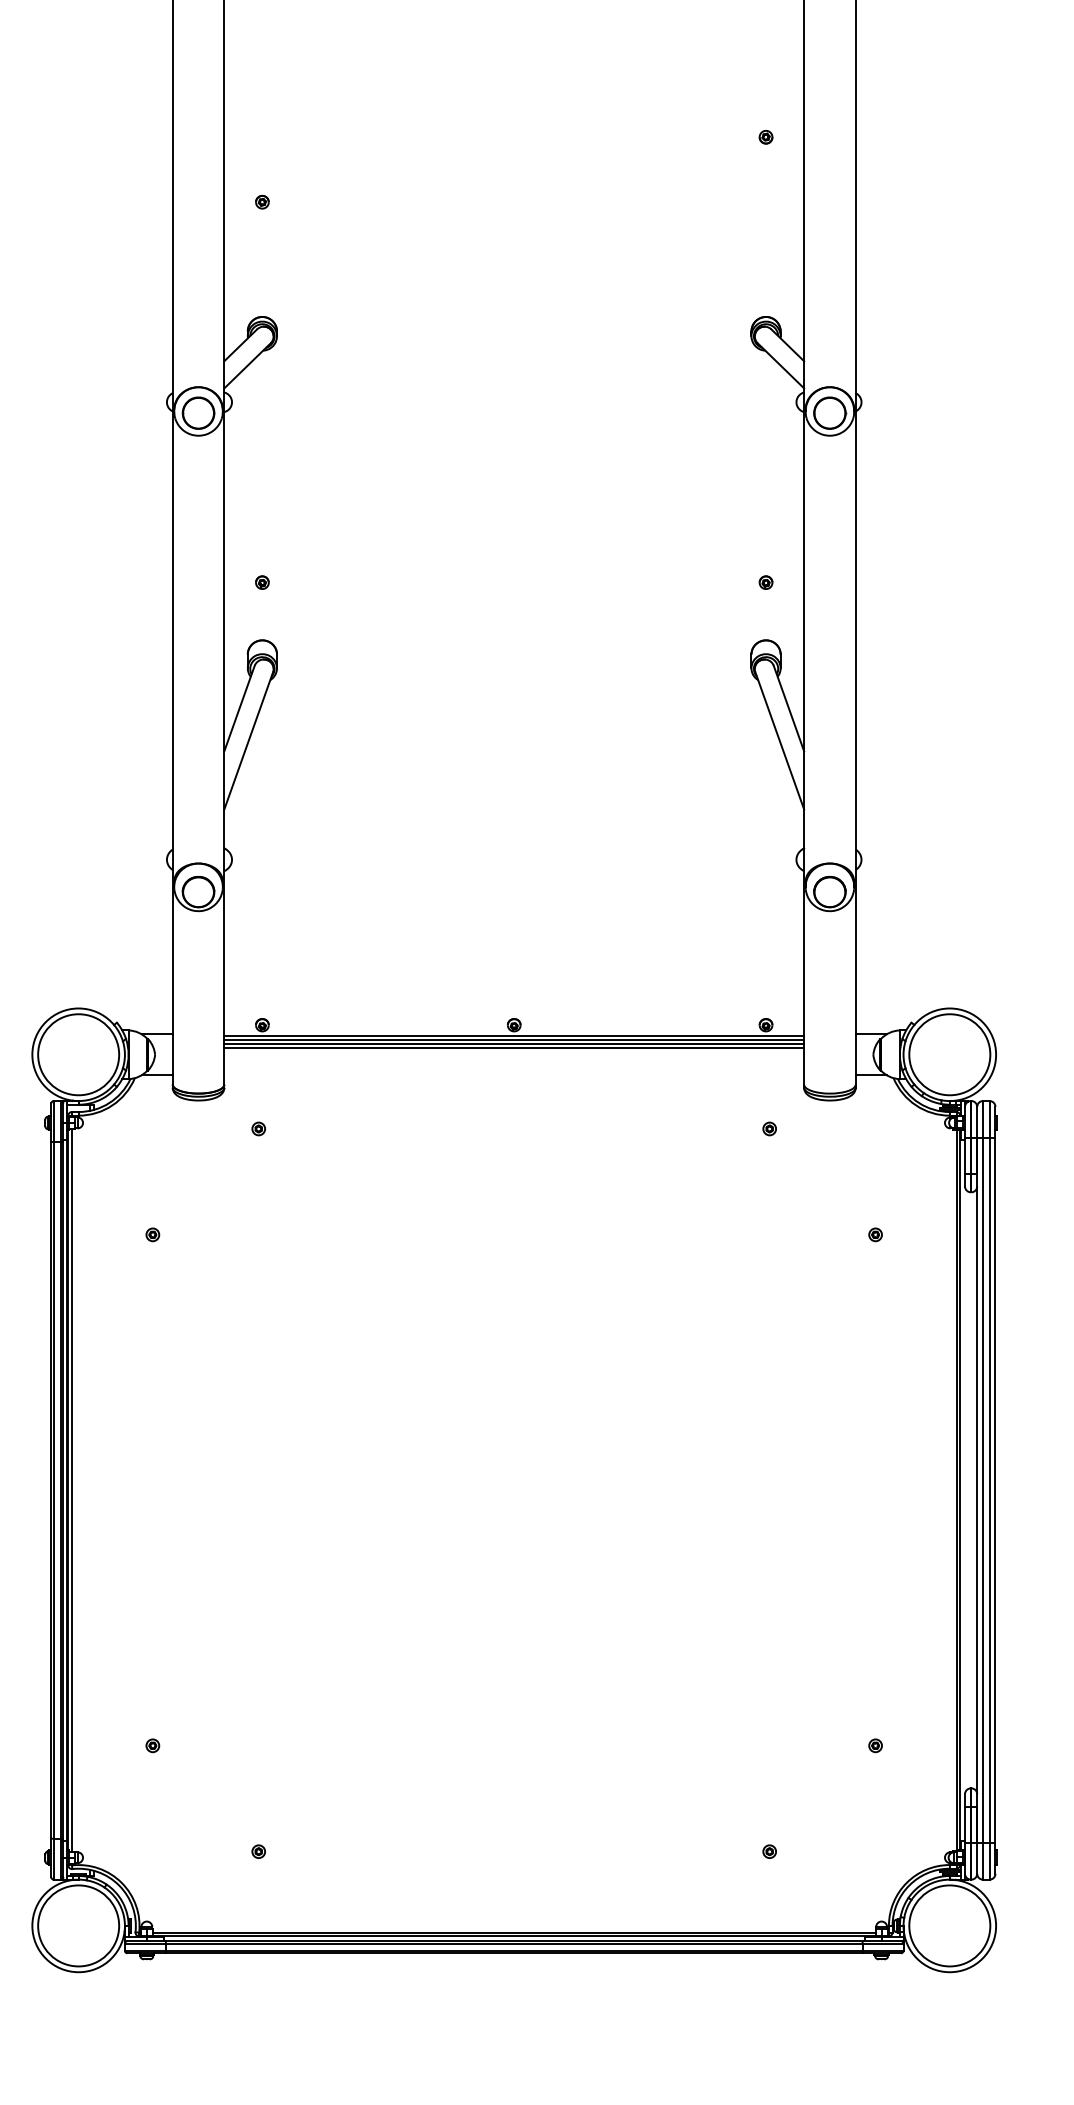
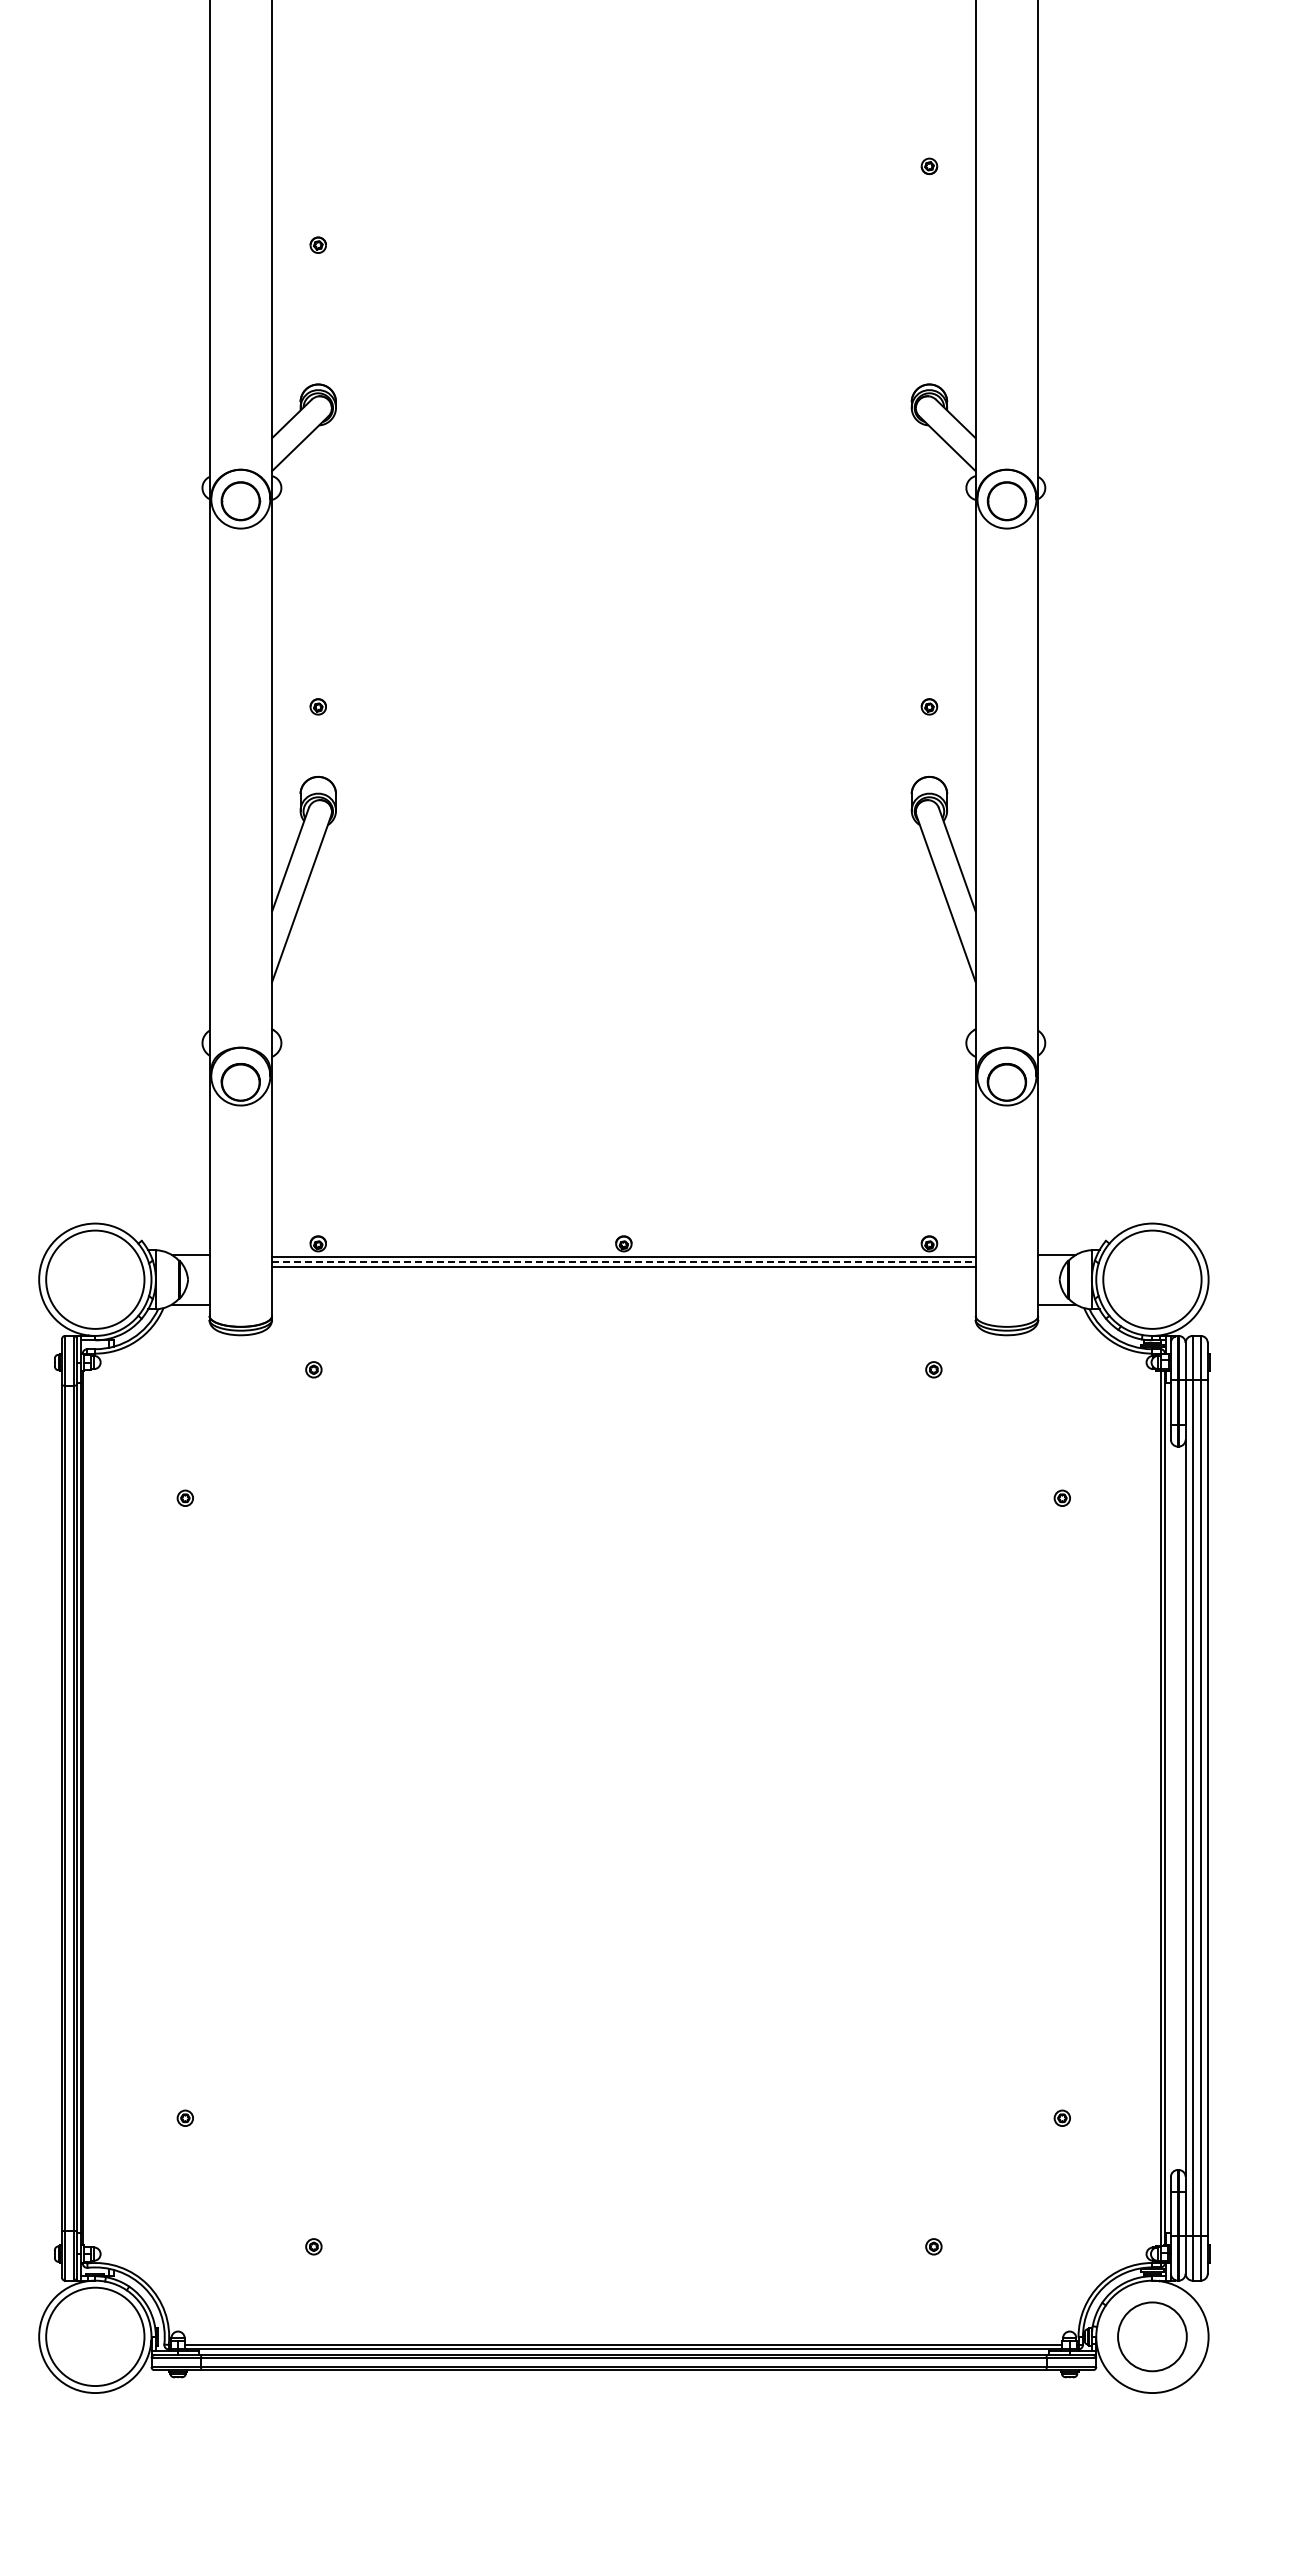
line: (513, 1039) -> (623, 1261), solid -> dashed
line: (513, 1047) -> (623, 1271), removed
line: (72, 1489) -> (87, 1807), removed
circle: (949, 1925) -> (1152, 2336), size x0.7

